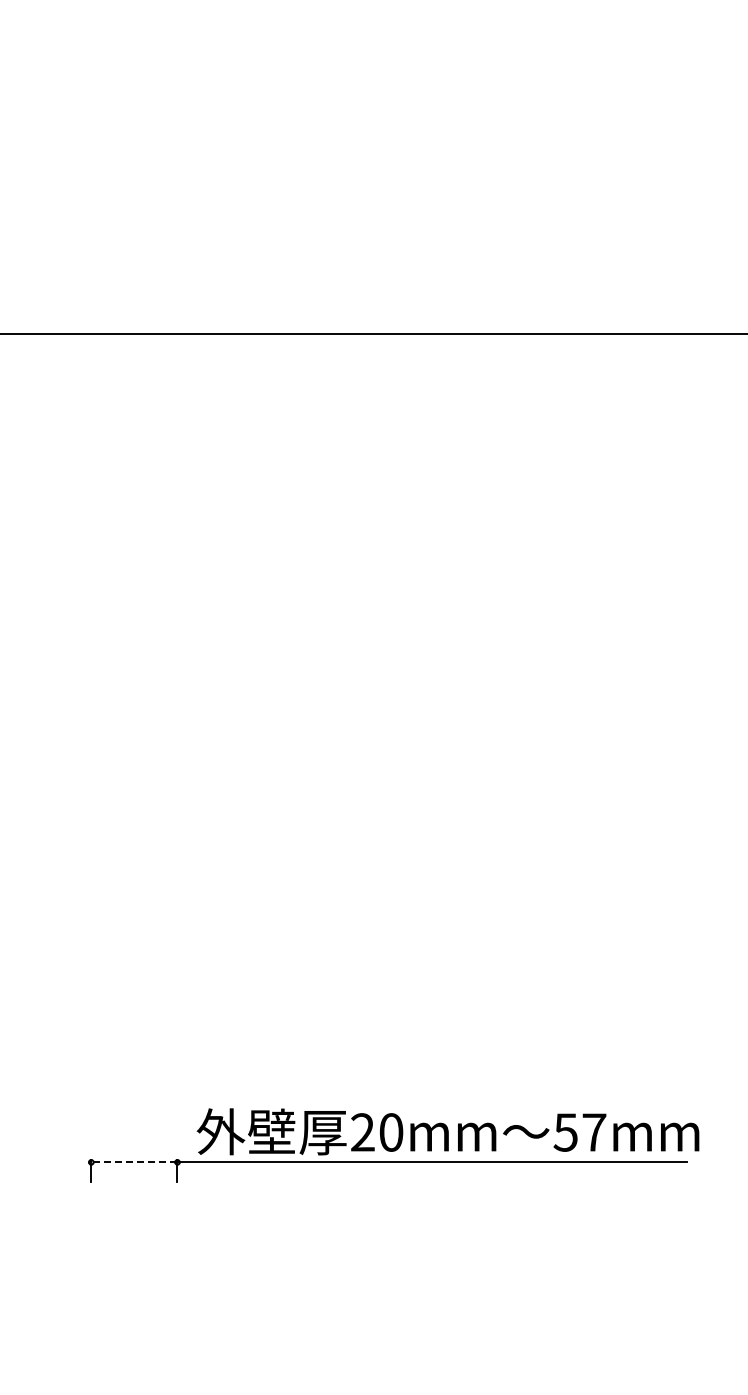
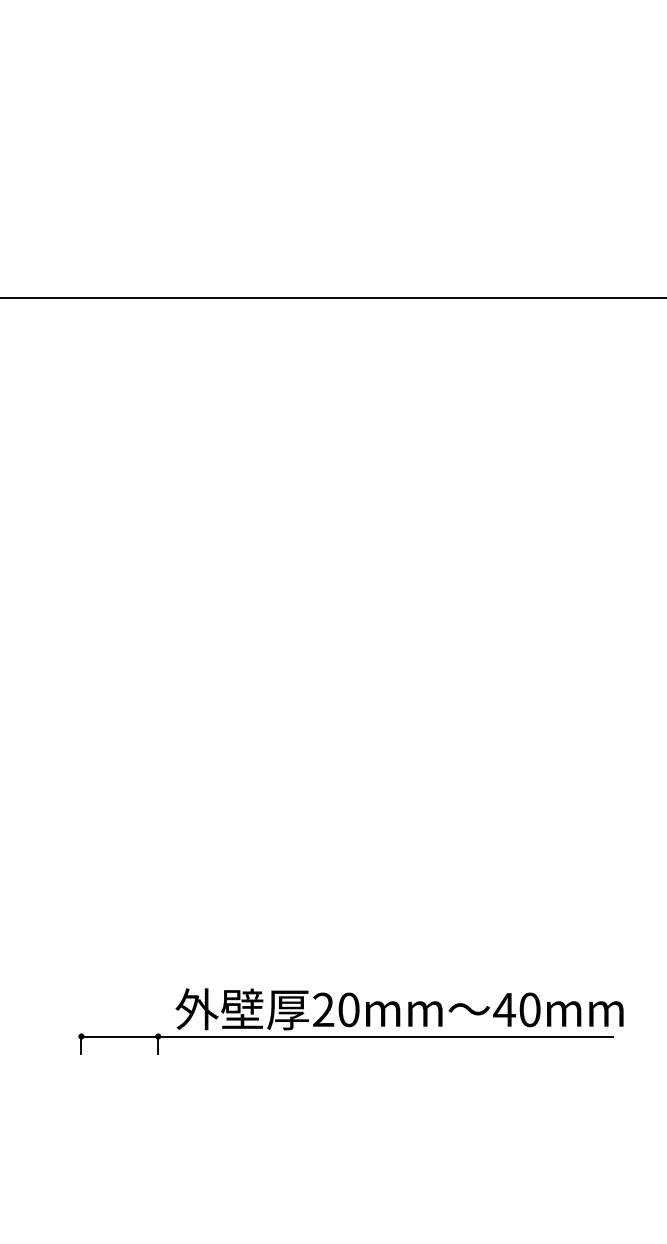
text: (579, 1132) -> (516, 1009), 57mm -> 40mm
line: (133, 1162) -> (119, 1036), dashed -> solid

